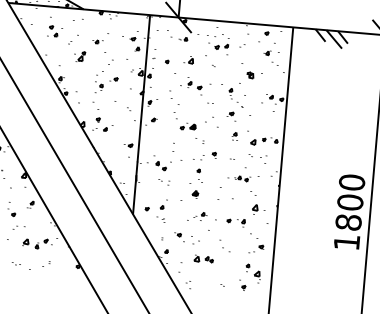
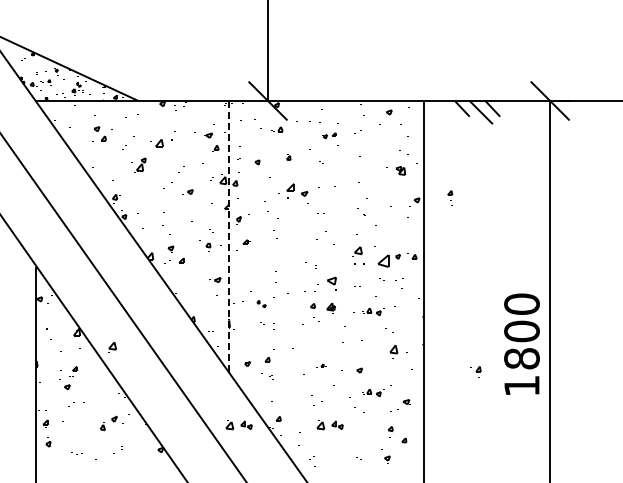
part: (97, 41) -> (161, 142), size x1.6
part: (221, 46) -> (329, 135), size x0.7
part: (267, 52) -> (392, 138), removed
part: (188, 60) -> (286, 157), size x0.6
part: (250, 75) -> (400, 170), moved
part: (189, 83) -> (290, 189), size x1.6
part: (99, 85) -> (205, 245), moved
part: (230, 93) -> (450, 197), moved
part: (269, 96) -> (400, 197), removed
part: (230, 113) -> (349, 225), removed
line: (141, 115) -> (229, 237), solid -> dashed
part: (188, 127) -> (293, 248), removed
part: (234, 135) -> (357, 254), size x1.6
part: (252, 141) -> (382, 260), size x1.6
part: (213, 154) -> (331, 282), size x1.6
part: (161, 165) -> (261, 303), size x0.6
part: (194, 193) -> (330, 307), moved
part: (30, 204) -> (73, 371), moved
part: (200, 216) -> (320, 367), size x0.6
part: (241, 222) -> (475, 371), moved
part: (178, 235) -> (292, 395), removed
part: (237, 238) -> (373, 393), added
part: (26, 242) -> (112, 347), moved
part: (136, 253) -> (238, 425), added
part: (257, 276) -> (404, 442), size x0.6

